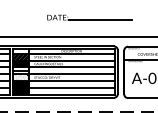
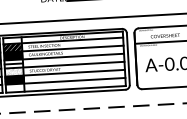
hatch: (21, 90) -> (15, 87), removed

